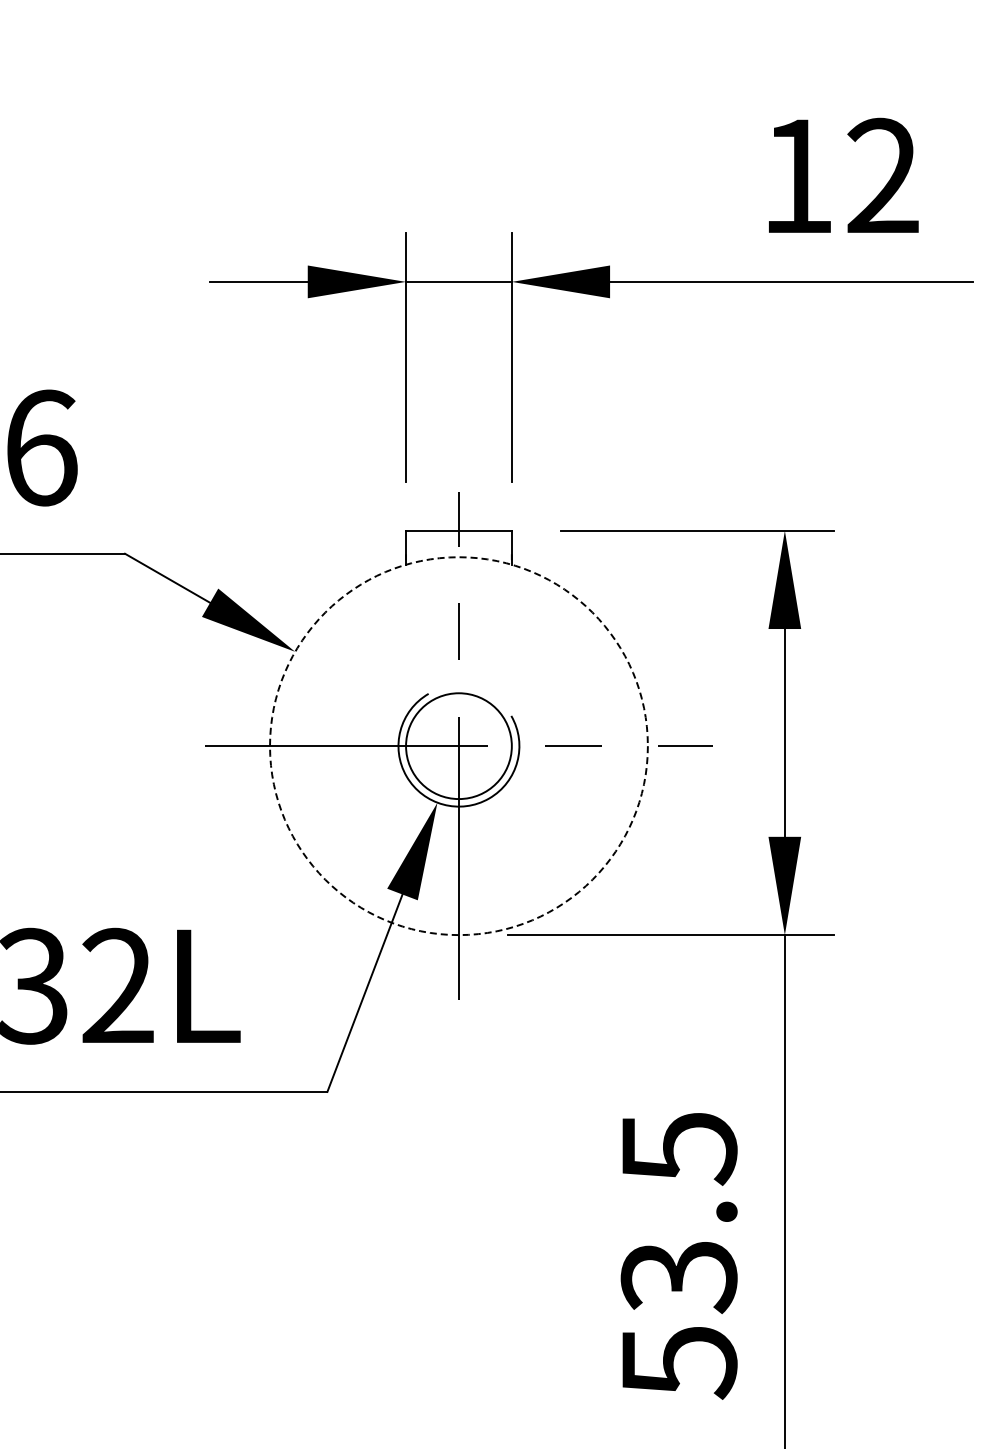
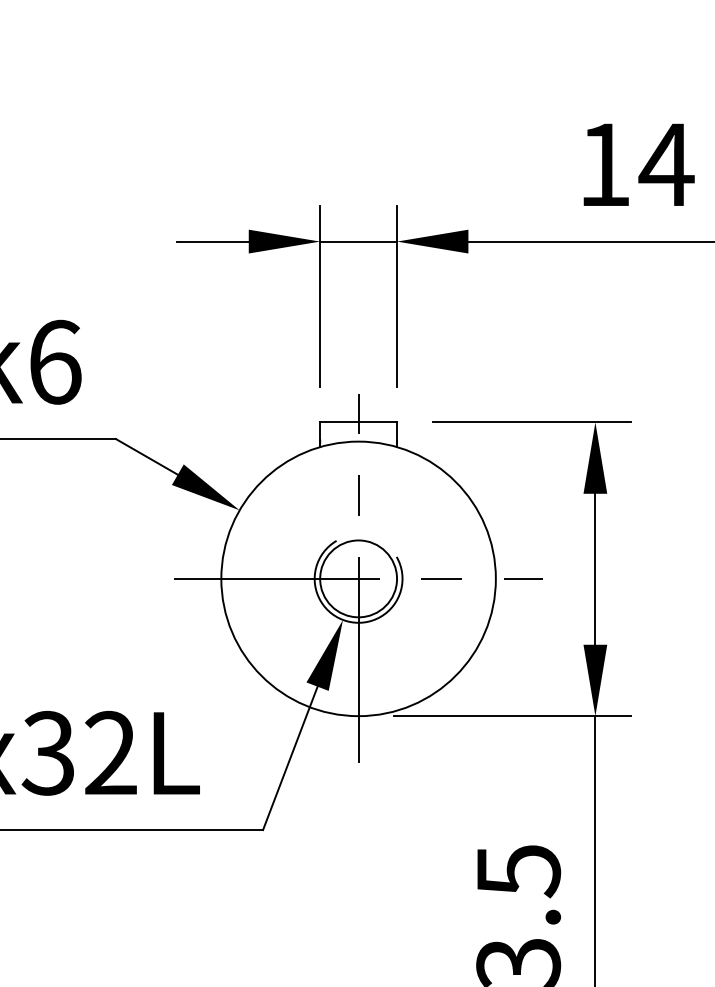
text: (882, 174) -> (666, 163), 12 -> 14
circle: (458, 746) -> (358, 579), dashed -> solid

